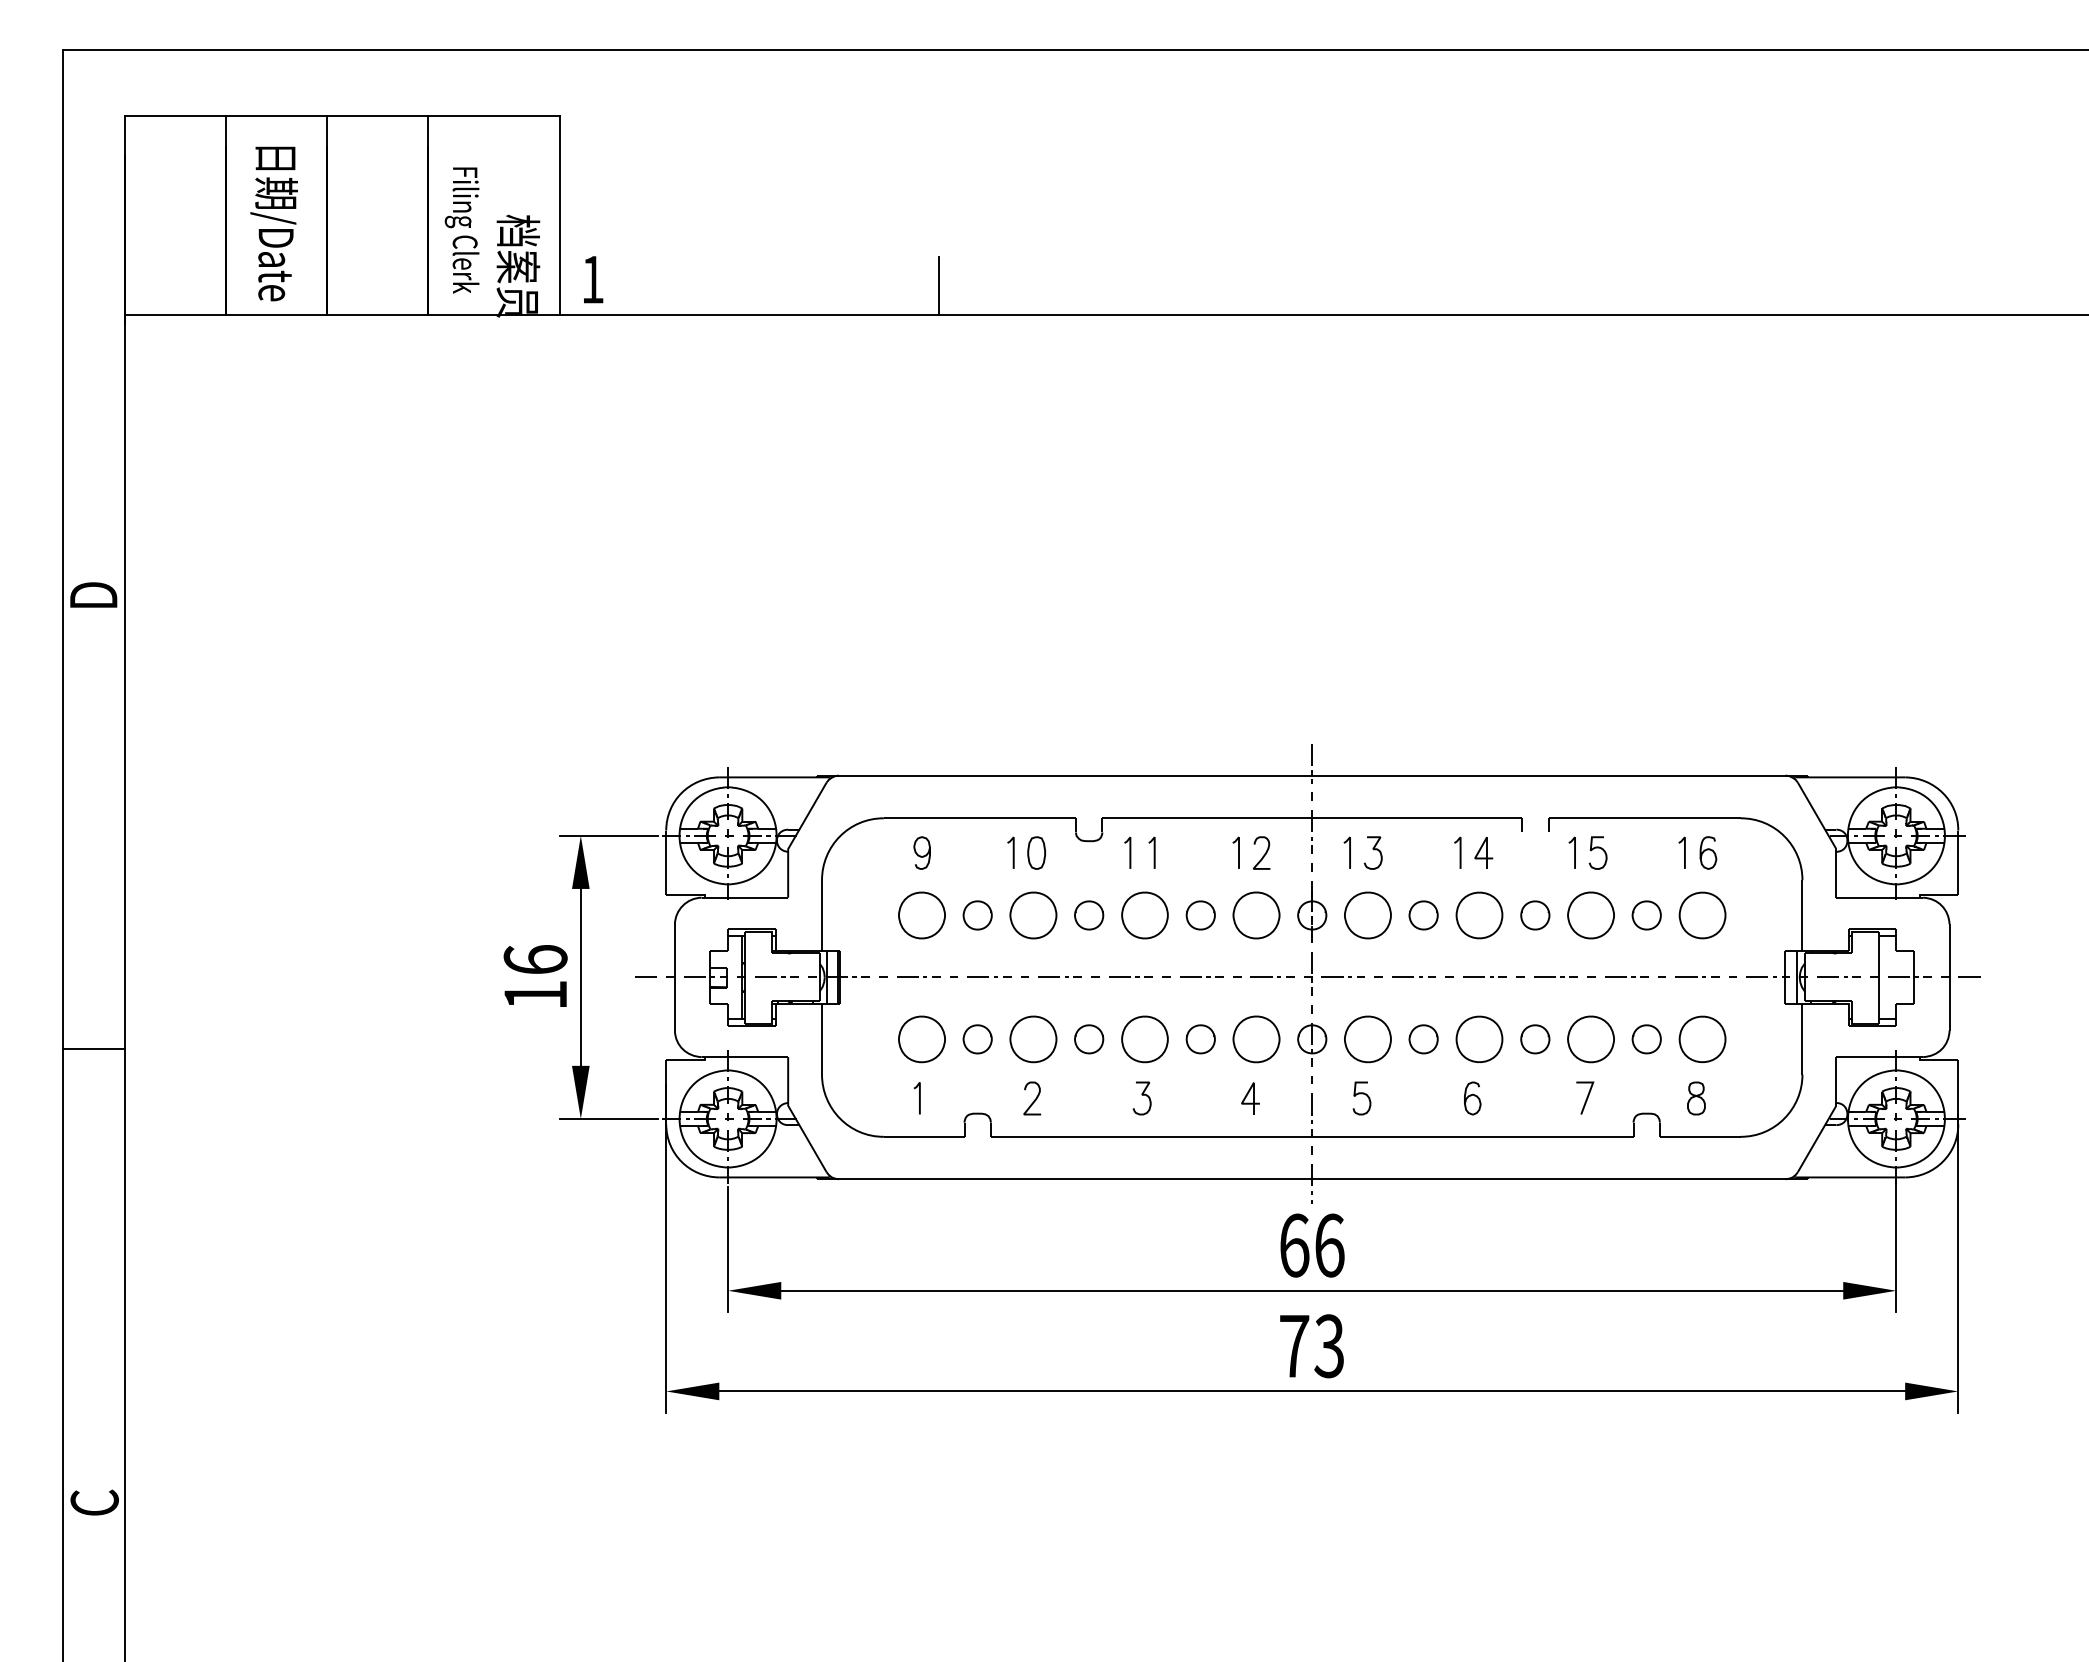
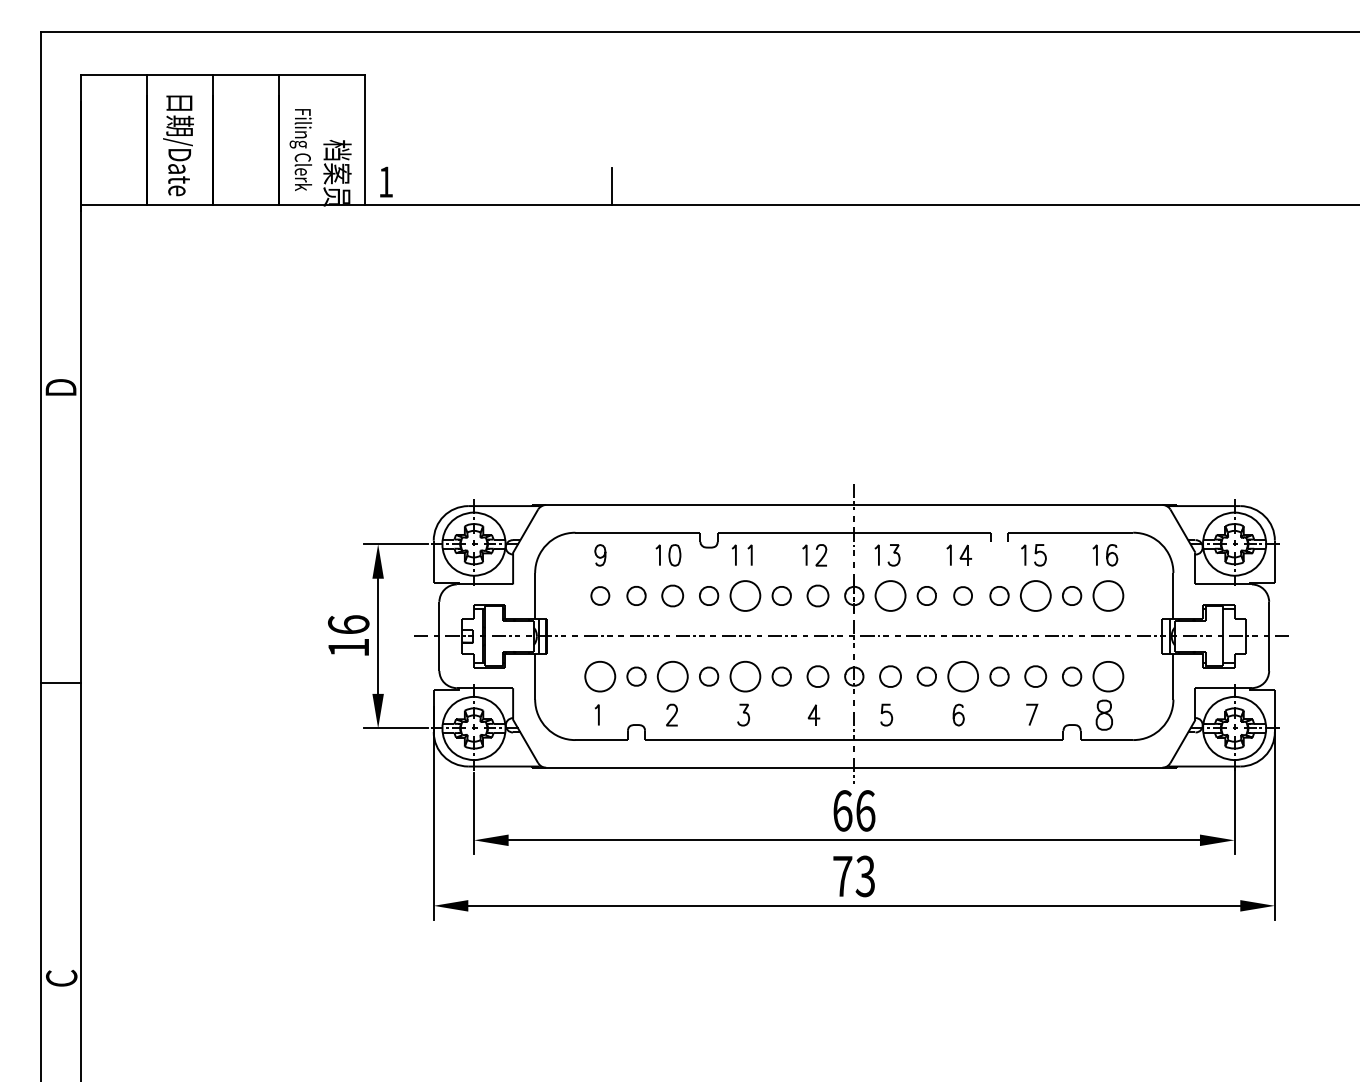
part: (922, 914) -> (600, 595), size x0.6
part: (1032, 914) -> (672, 595), size x0.7
part: (1255, 914) -> (817, 595), size x0.7
part: (1478, 914) -> (962, 595), size x0.6
part: (1255, 1039) -> (817, 676), size x0.7
part: (1367, 1039) -> (890, 676), size x0.7
part: (1590, 1039) -> (1035, 676), size x0.7
part: (1696, 1097) -> (1104, 714), size x1.4

